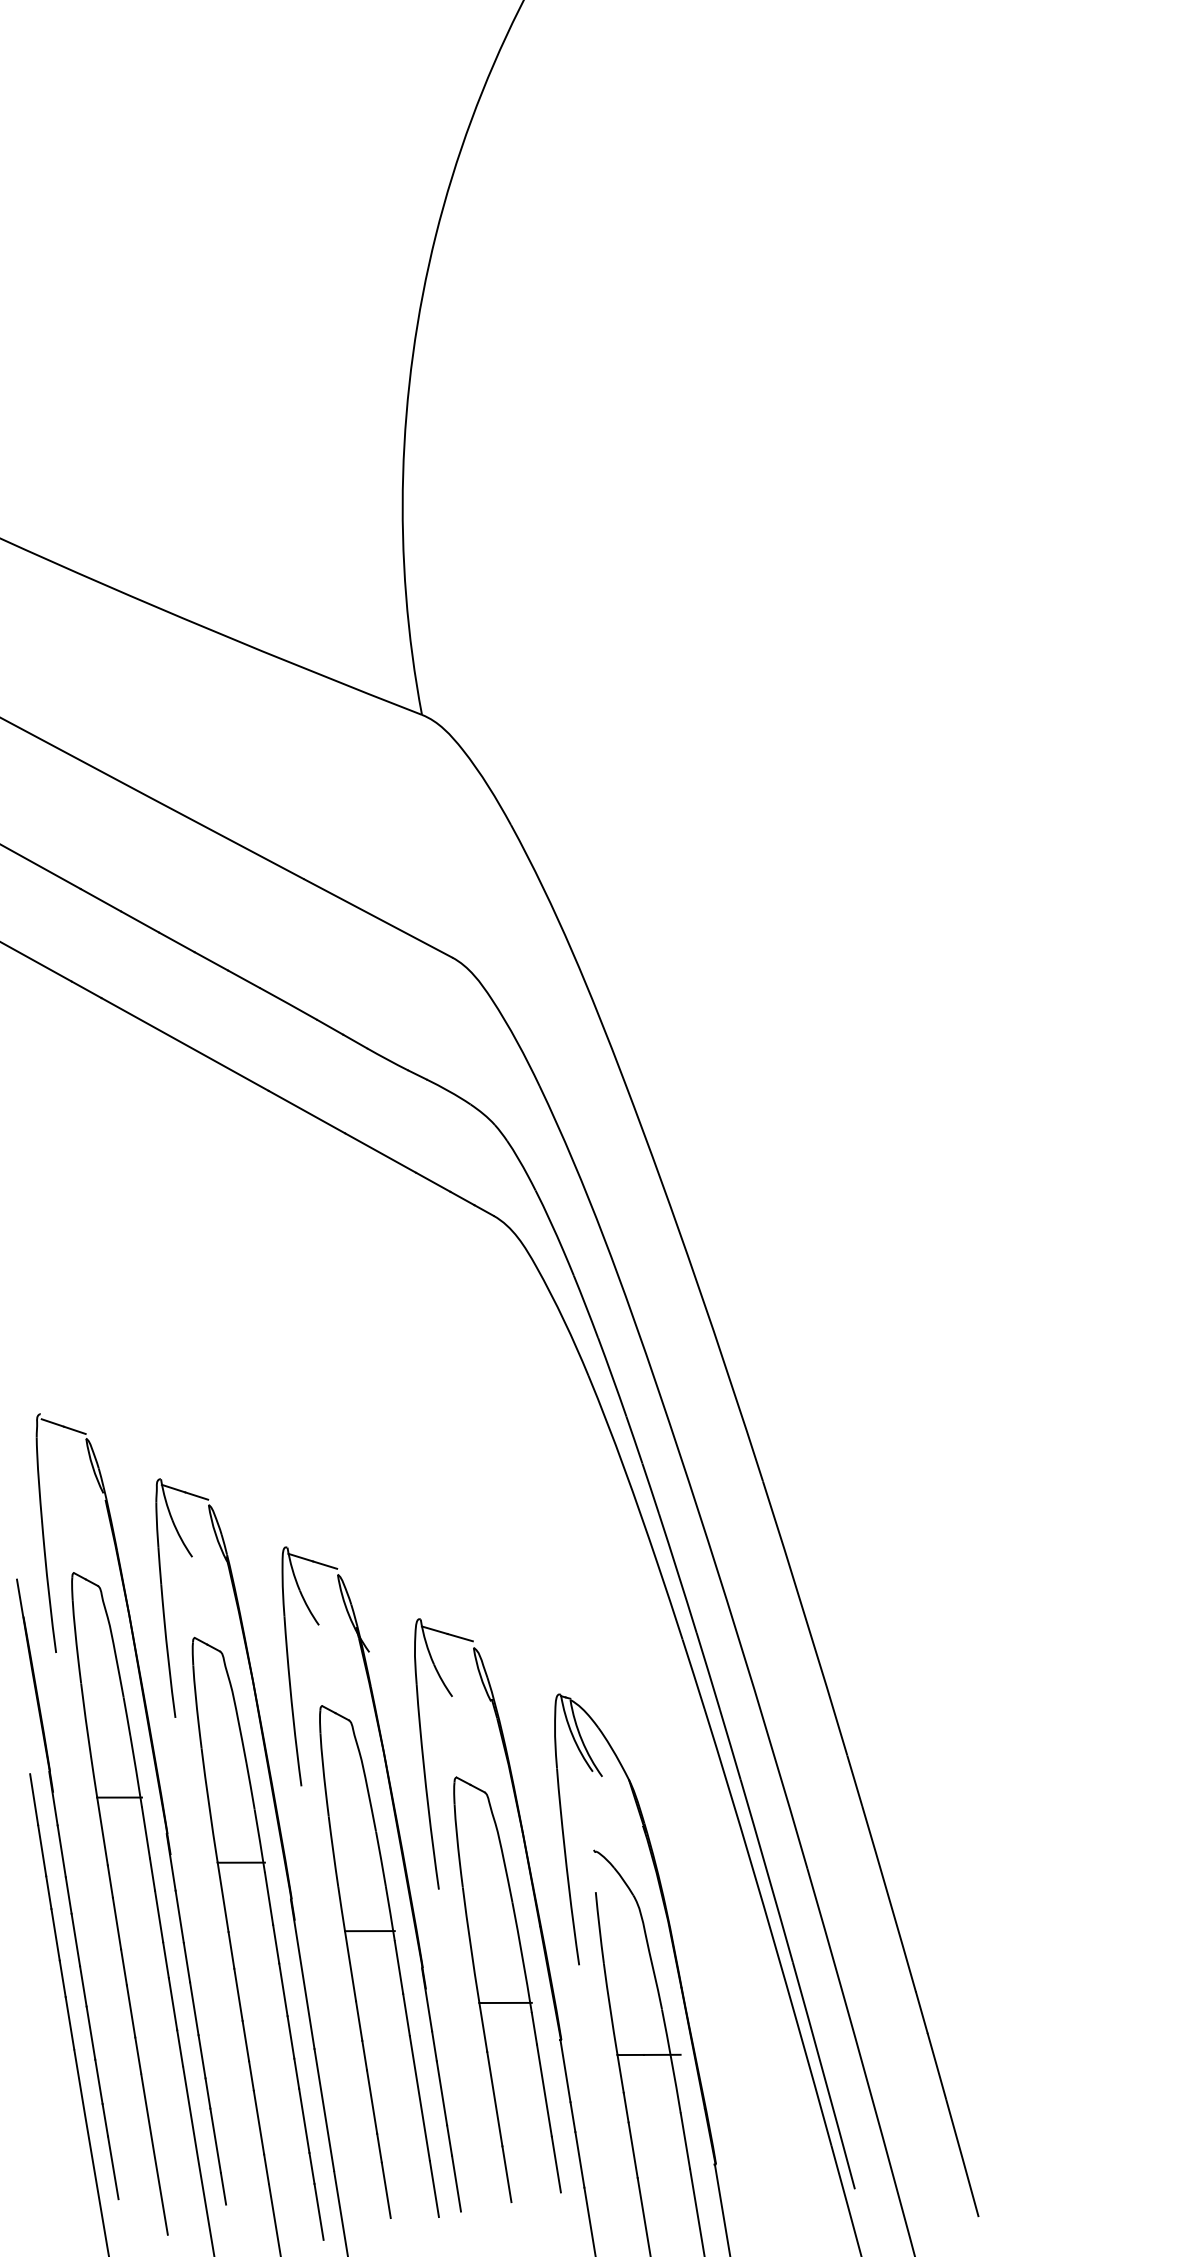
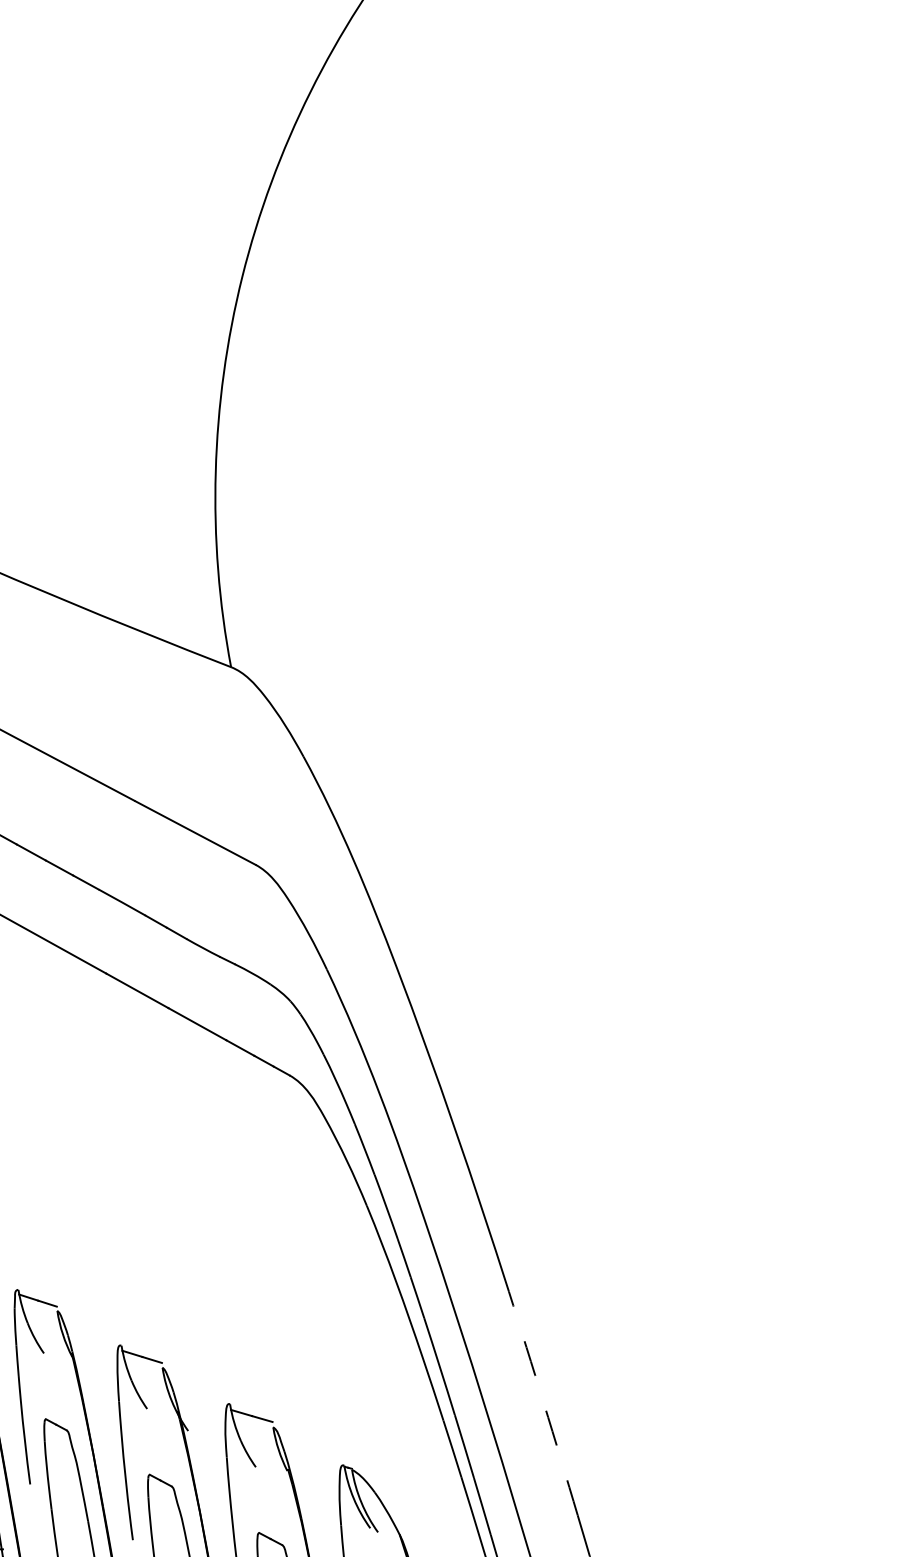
arc: (805, 1618) -> (543, 1403), solid -> dashed

